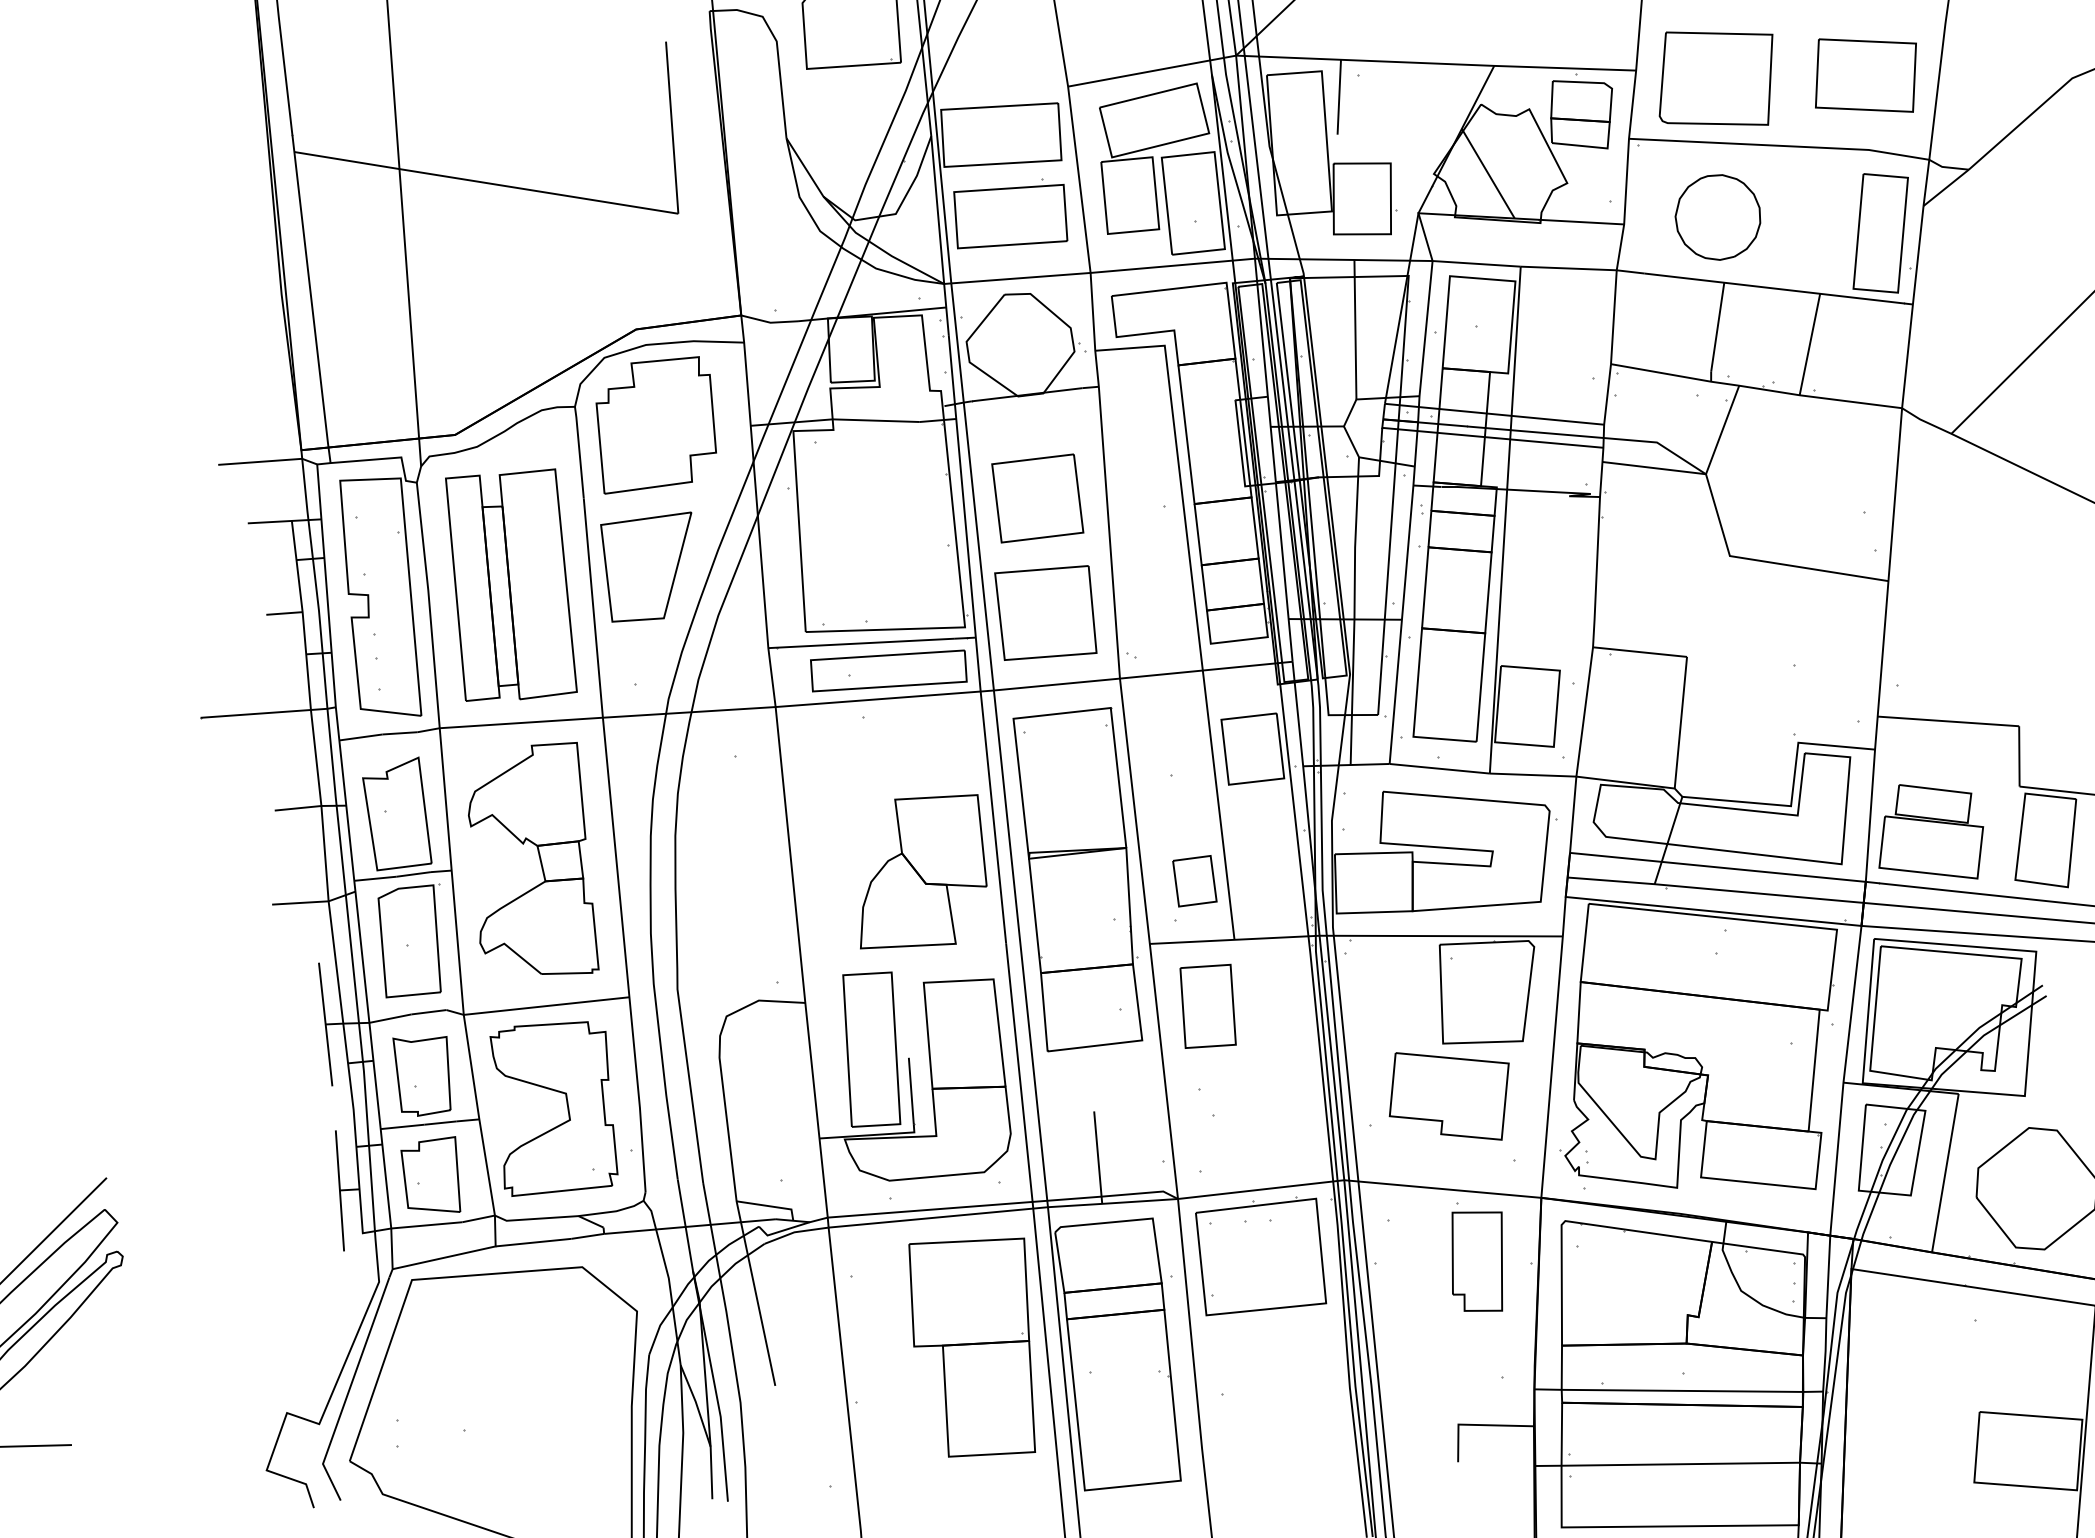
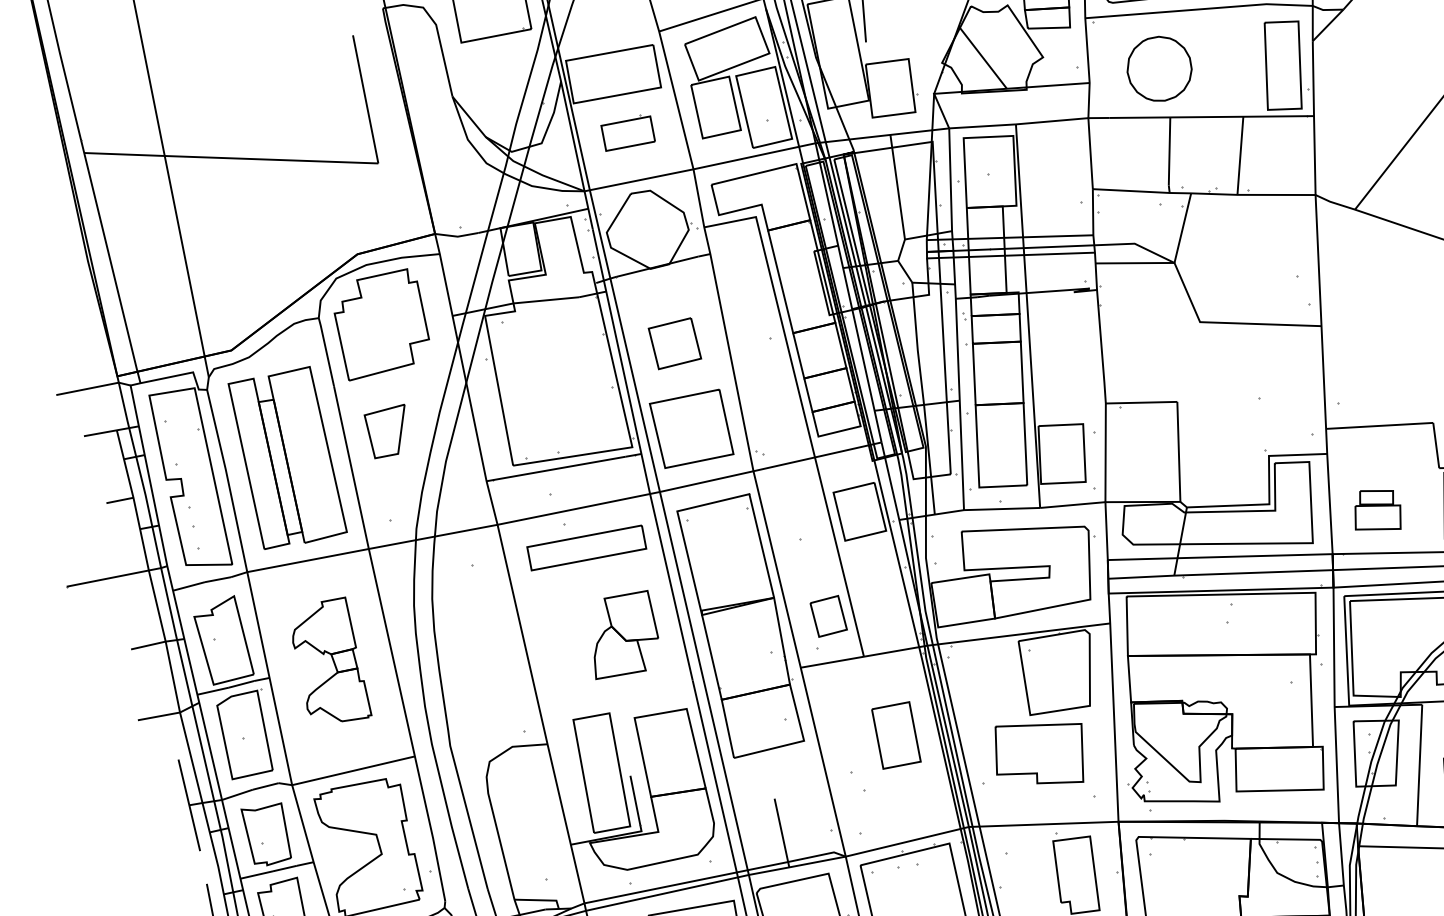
part: (1010, 213) -> (627, 132), size x0.6
part: (1037, 498) -> (674, 343), size x0.7
part: (646, 566) -> (387, 431), size x0.6
part: (888, 670) -> (586, 547), moved
part: (1931, 831) -> (1377, 510), size x0.6
part: (533, 858) -> (329, 661), size x0.7
part: (923, 871) -> (623, 634), size x0.7
part: (1207, 1005) -> (895, 734), moved

